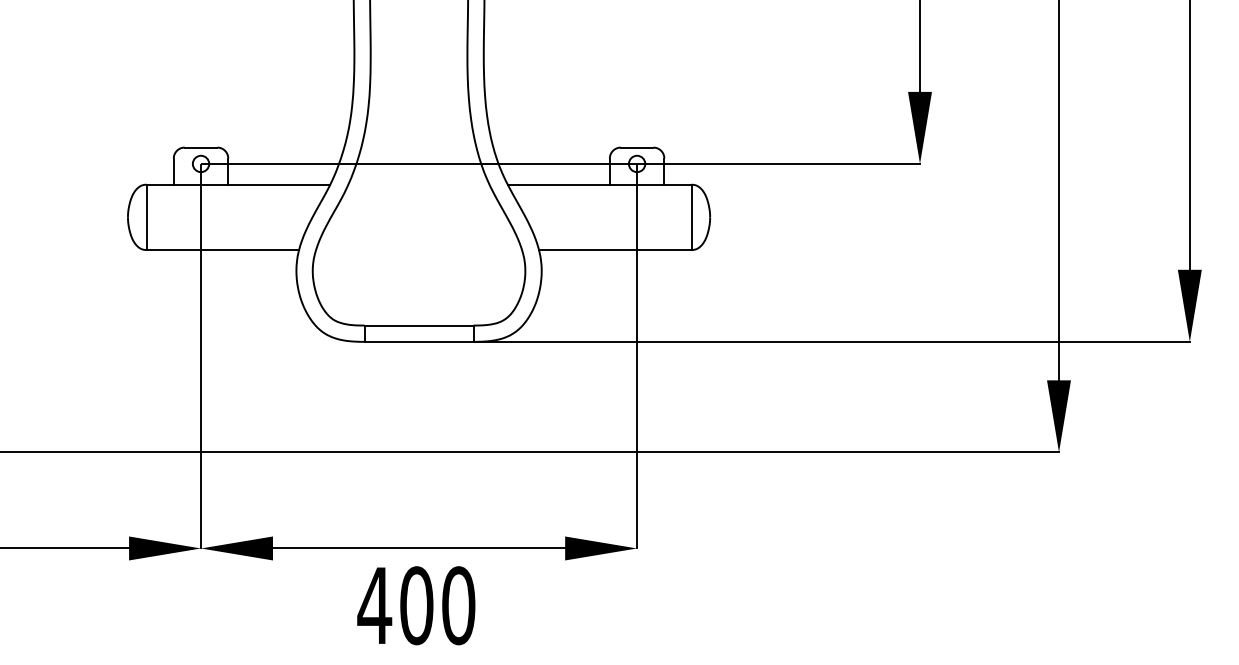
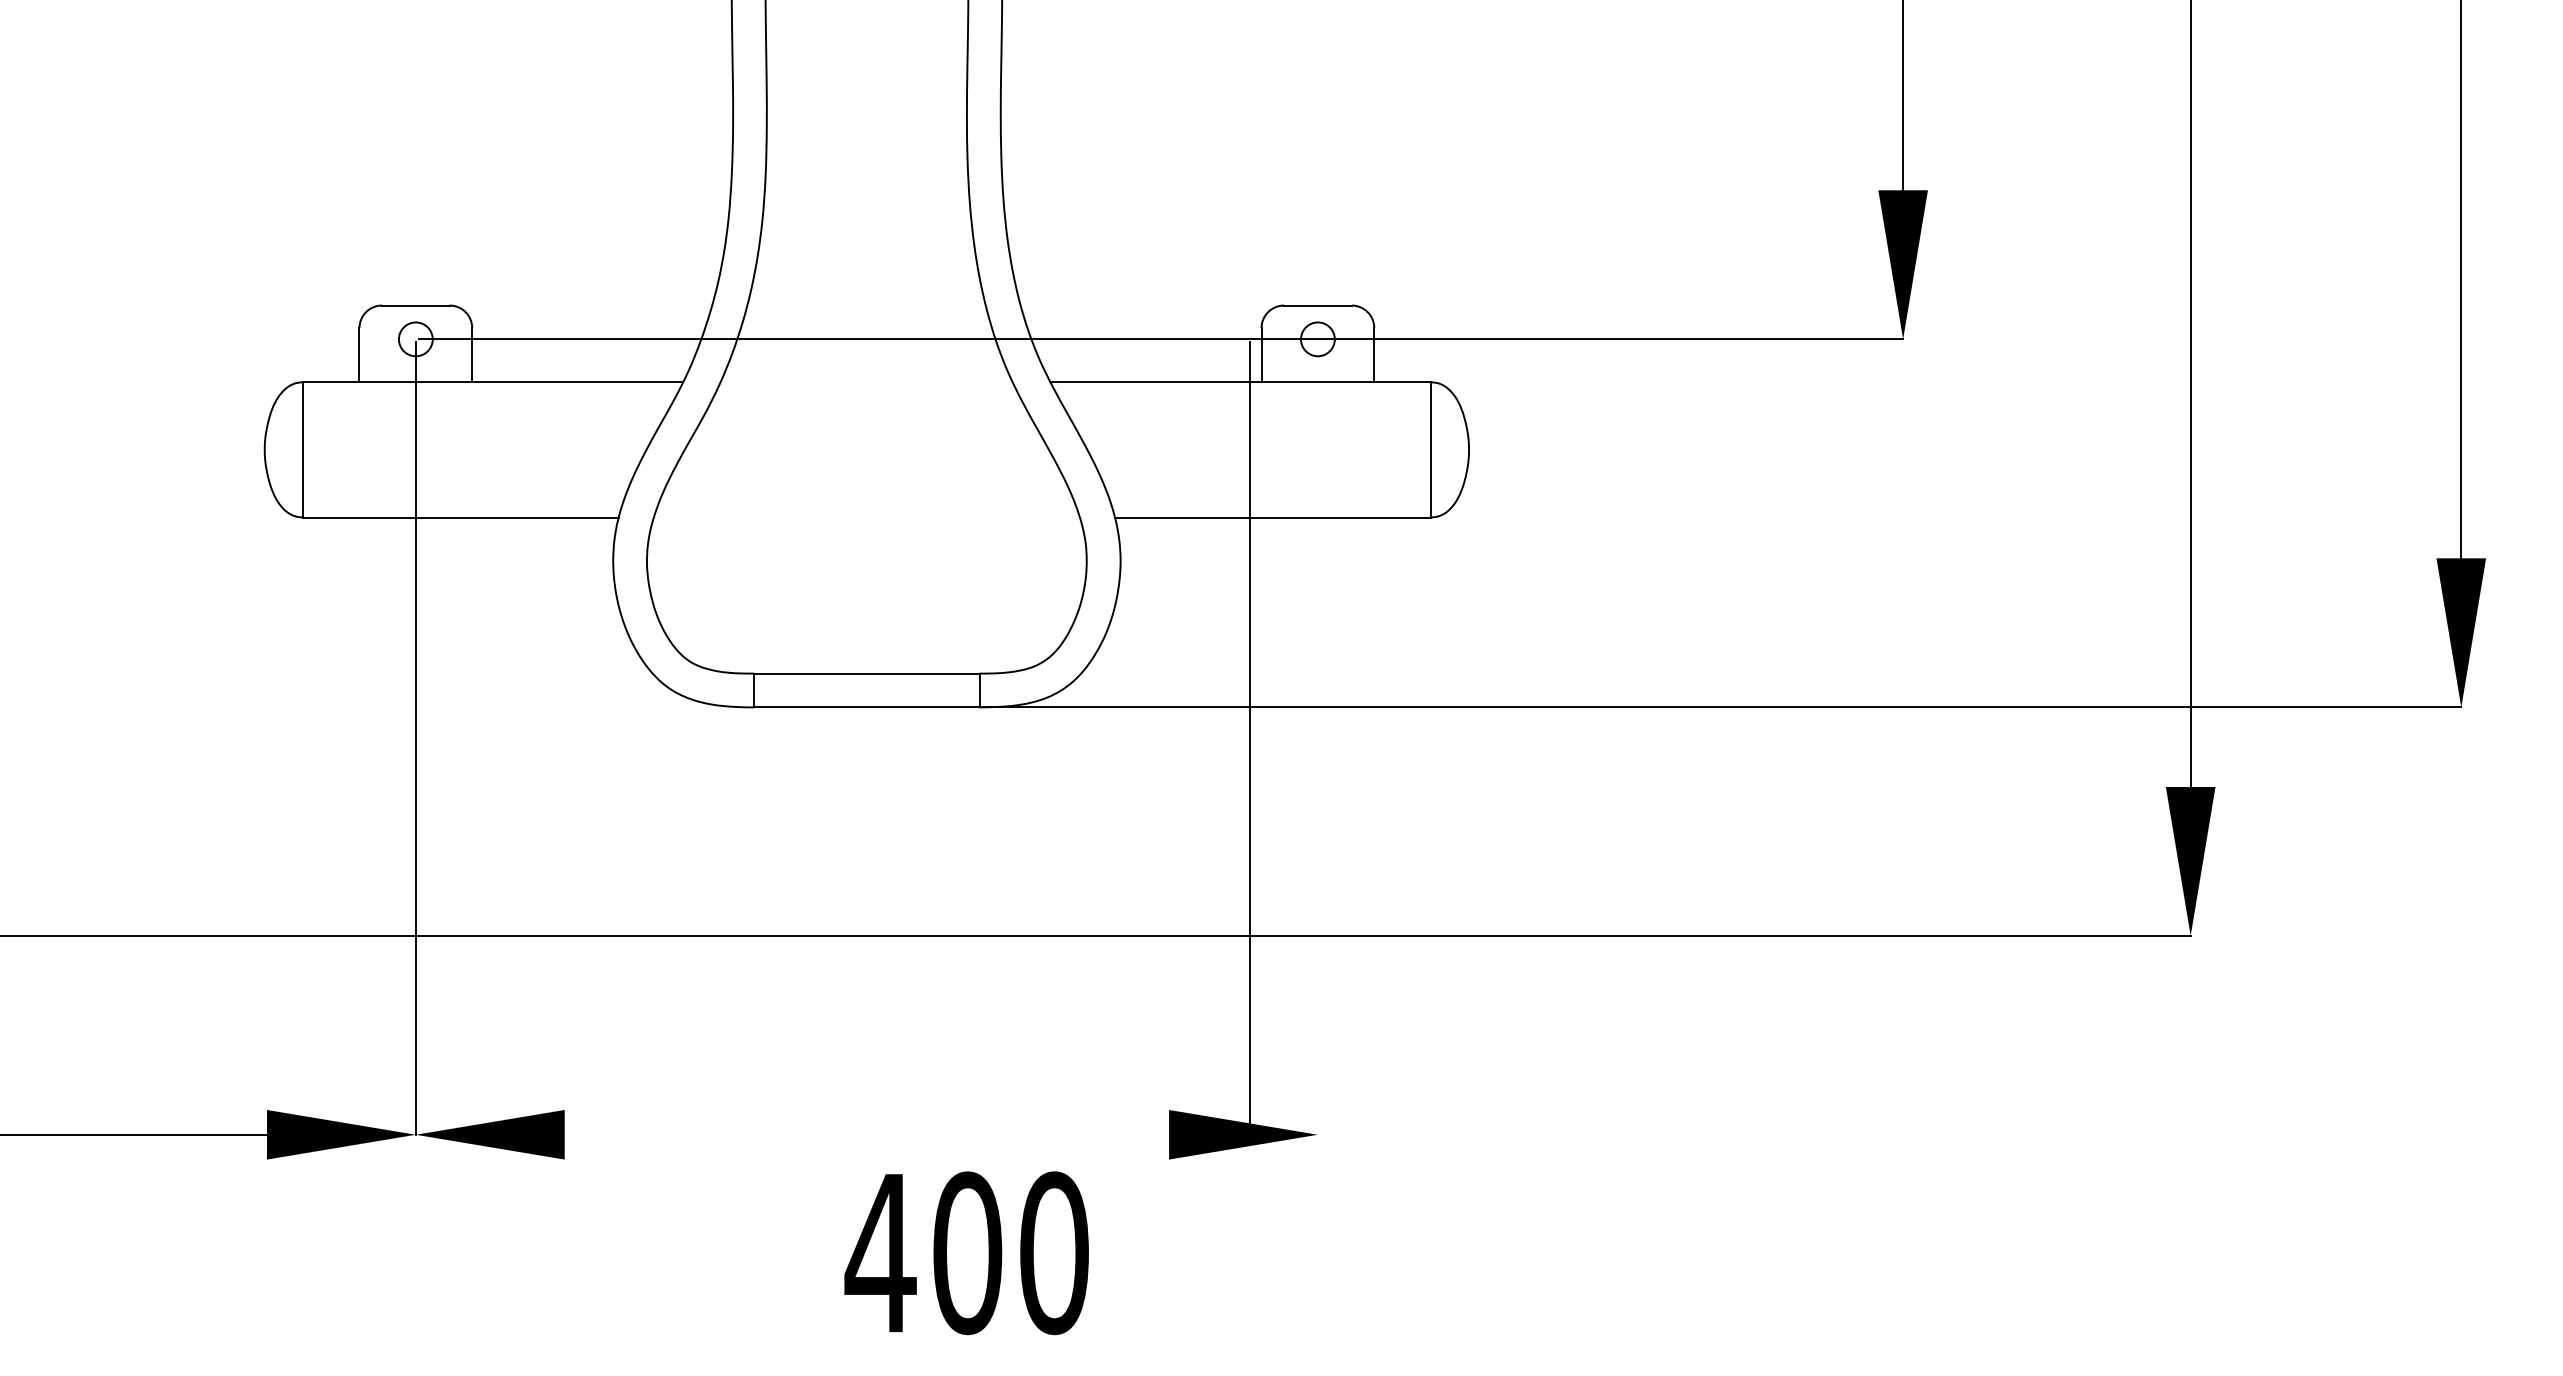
line: (637, 356) -> (1250, 737), moved
line: (418, 548) -> (865, 1134), removed
text: (416, 605) -> (967, 1252), moved

